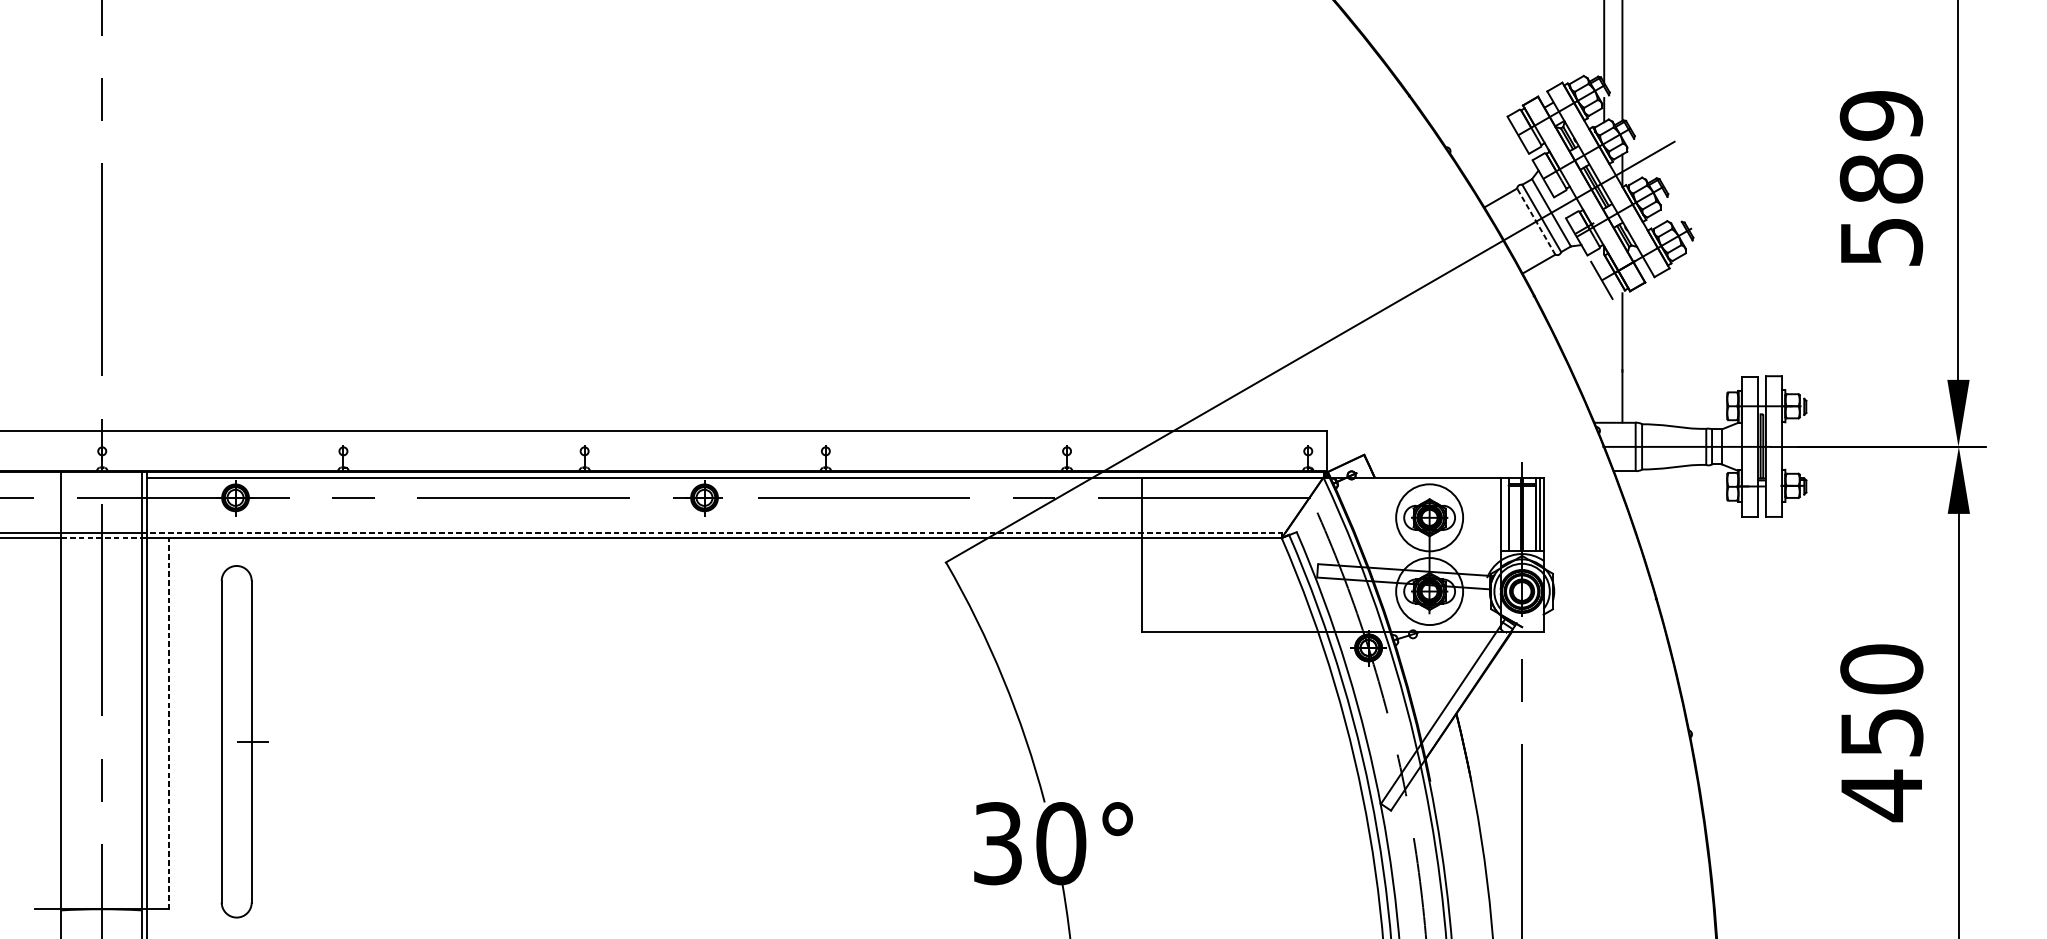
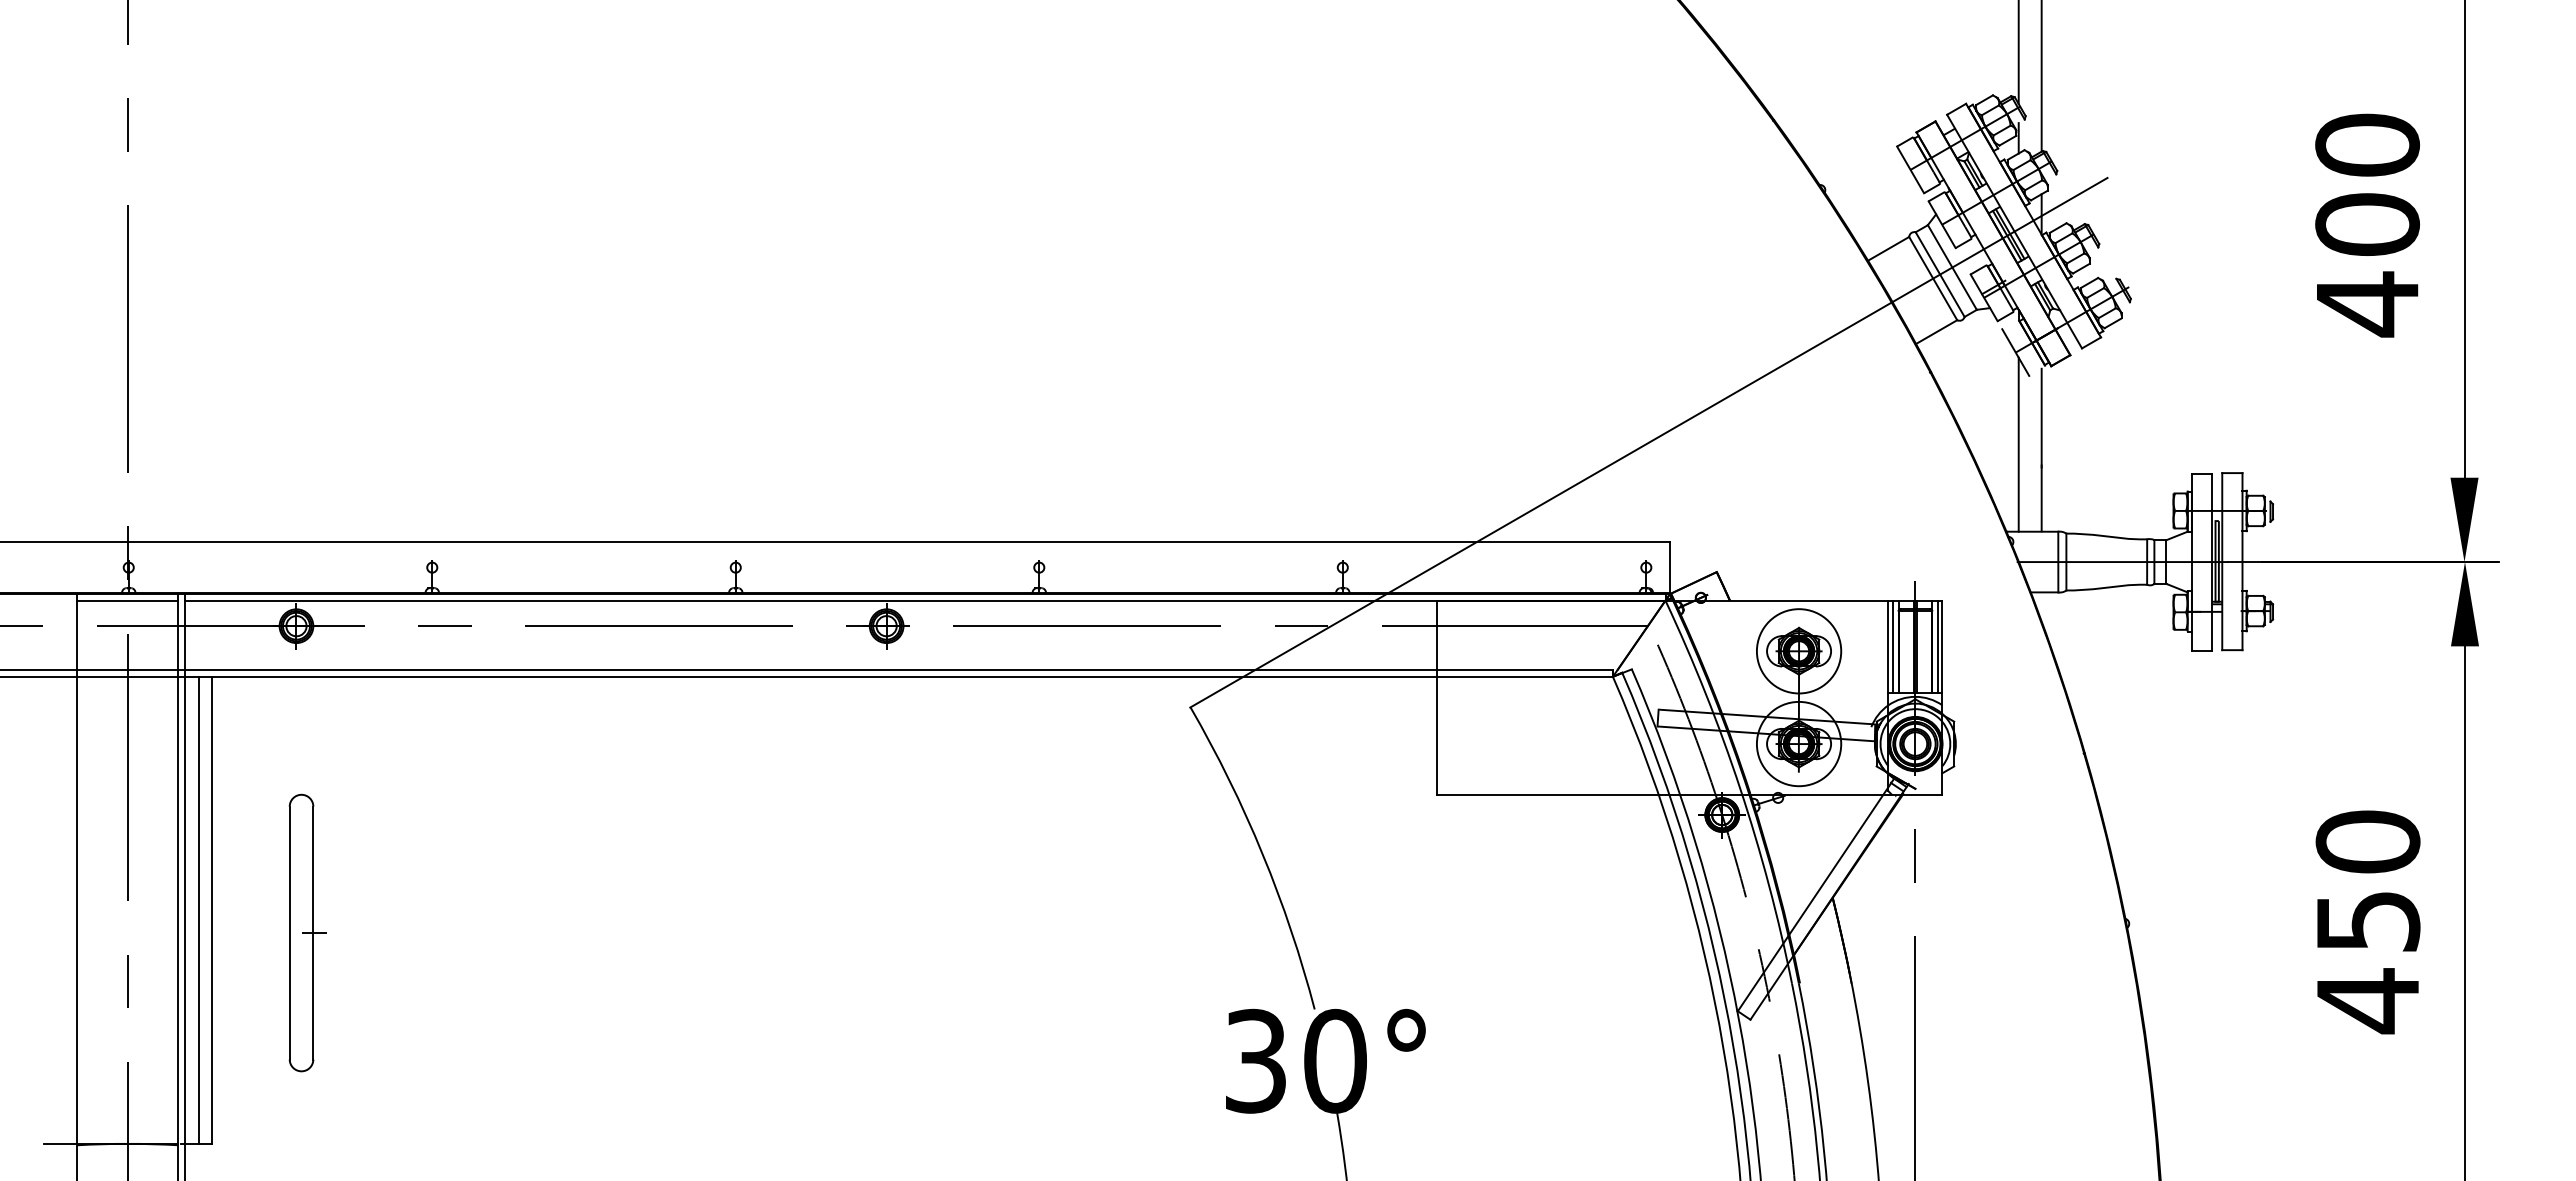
text: (1881, 179) -> (2367, 225), 589 -> 400
line: (1535, 221) -> (1932, 278), dashed -> solid
line: (1604, 353) -> (2018, 444), added
line: (101, 477) -> (127, 600), added
line: (1503, 514) -> (1892, 646), added
line: (712, 533) -> (896, 670), dashed -> solid
line: (101, 537) -> (127, 676), dashed -> solid
line: (158, 723) -> (199, 909), added
line: (168, 723) -> (212, 910), dashed -> solid
part: (244, 741) -> (307, 932), size x0.62

